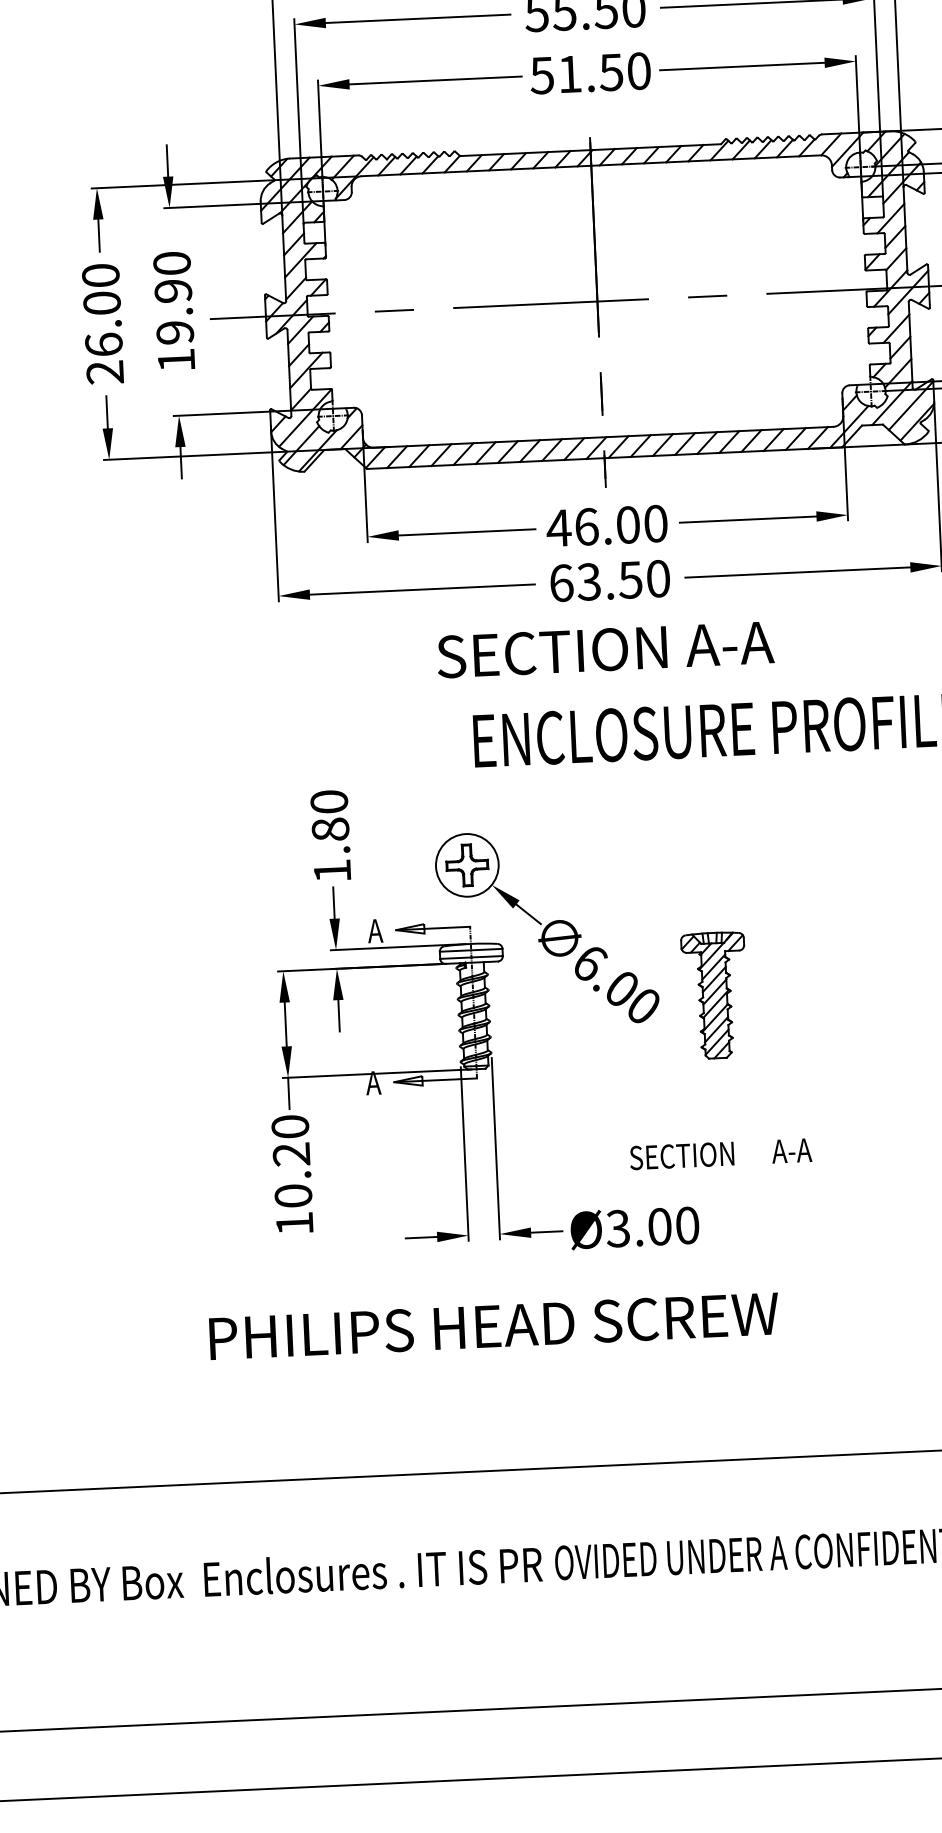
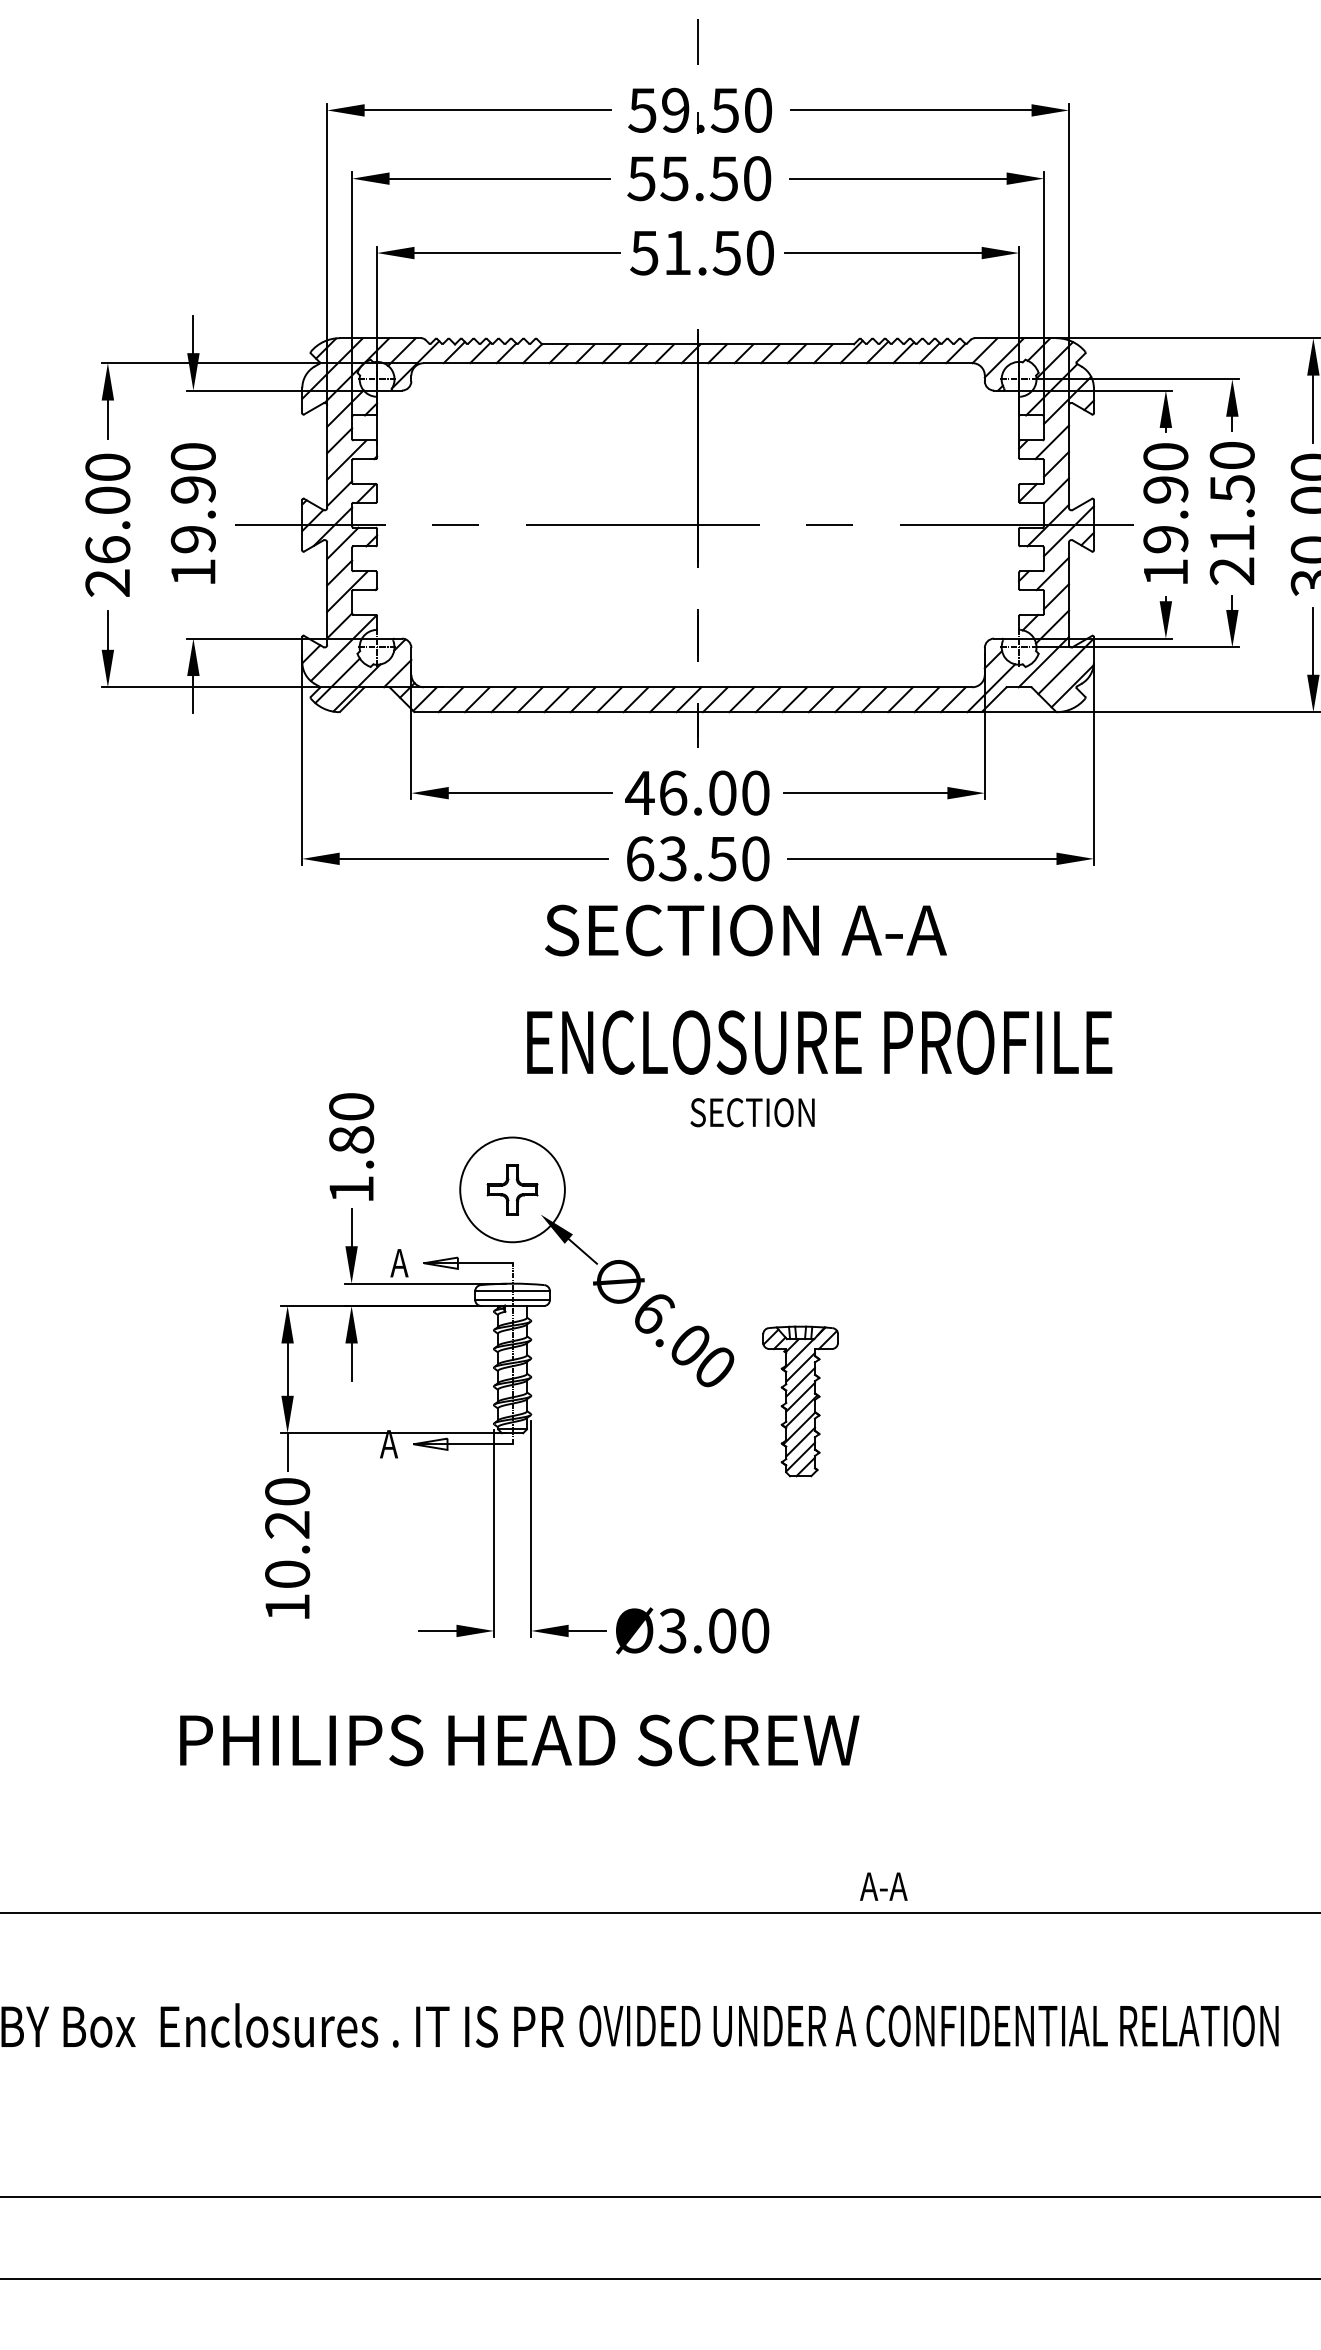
text: (605, 649) -> (745, 930), moved
circle: (467, 865) -> (512, 1189), size x1.4
part: (714, 995) -> (800, 1401), moved
text: (791, 1150) -> (883, 1886), moved
text: (681, 1155) -> (752, 1112), moved

